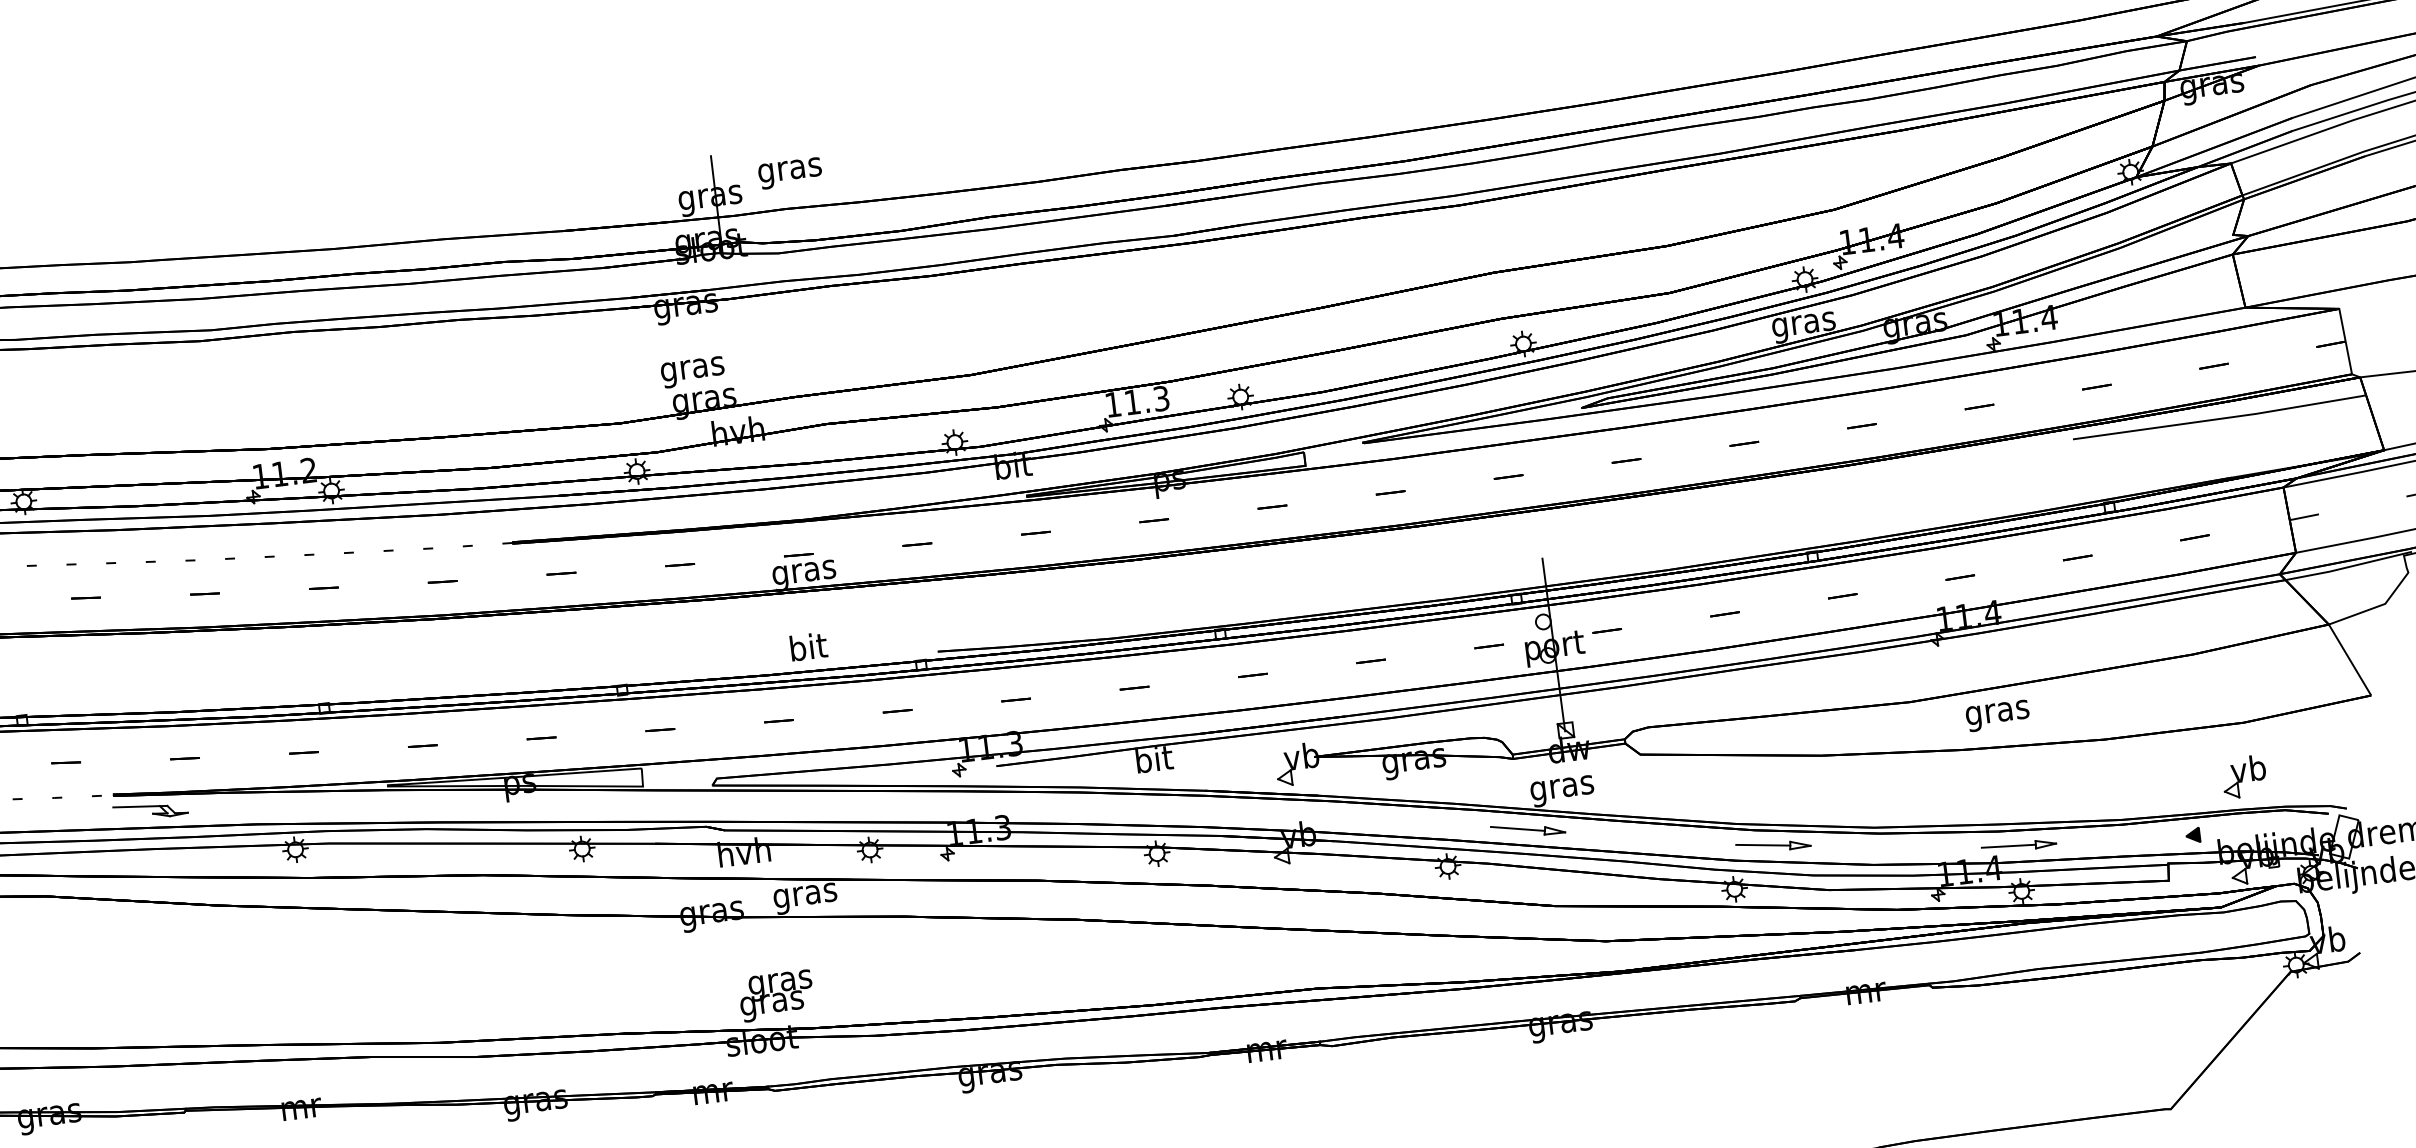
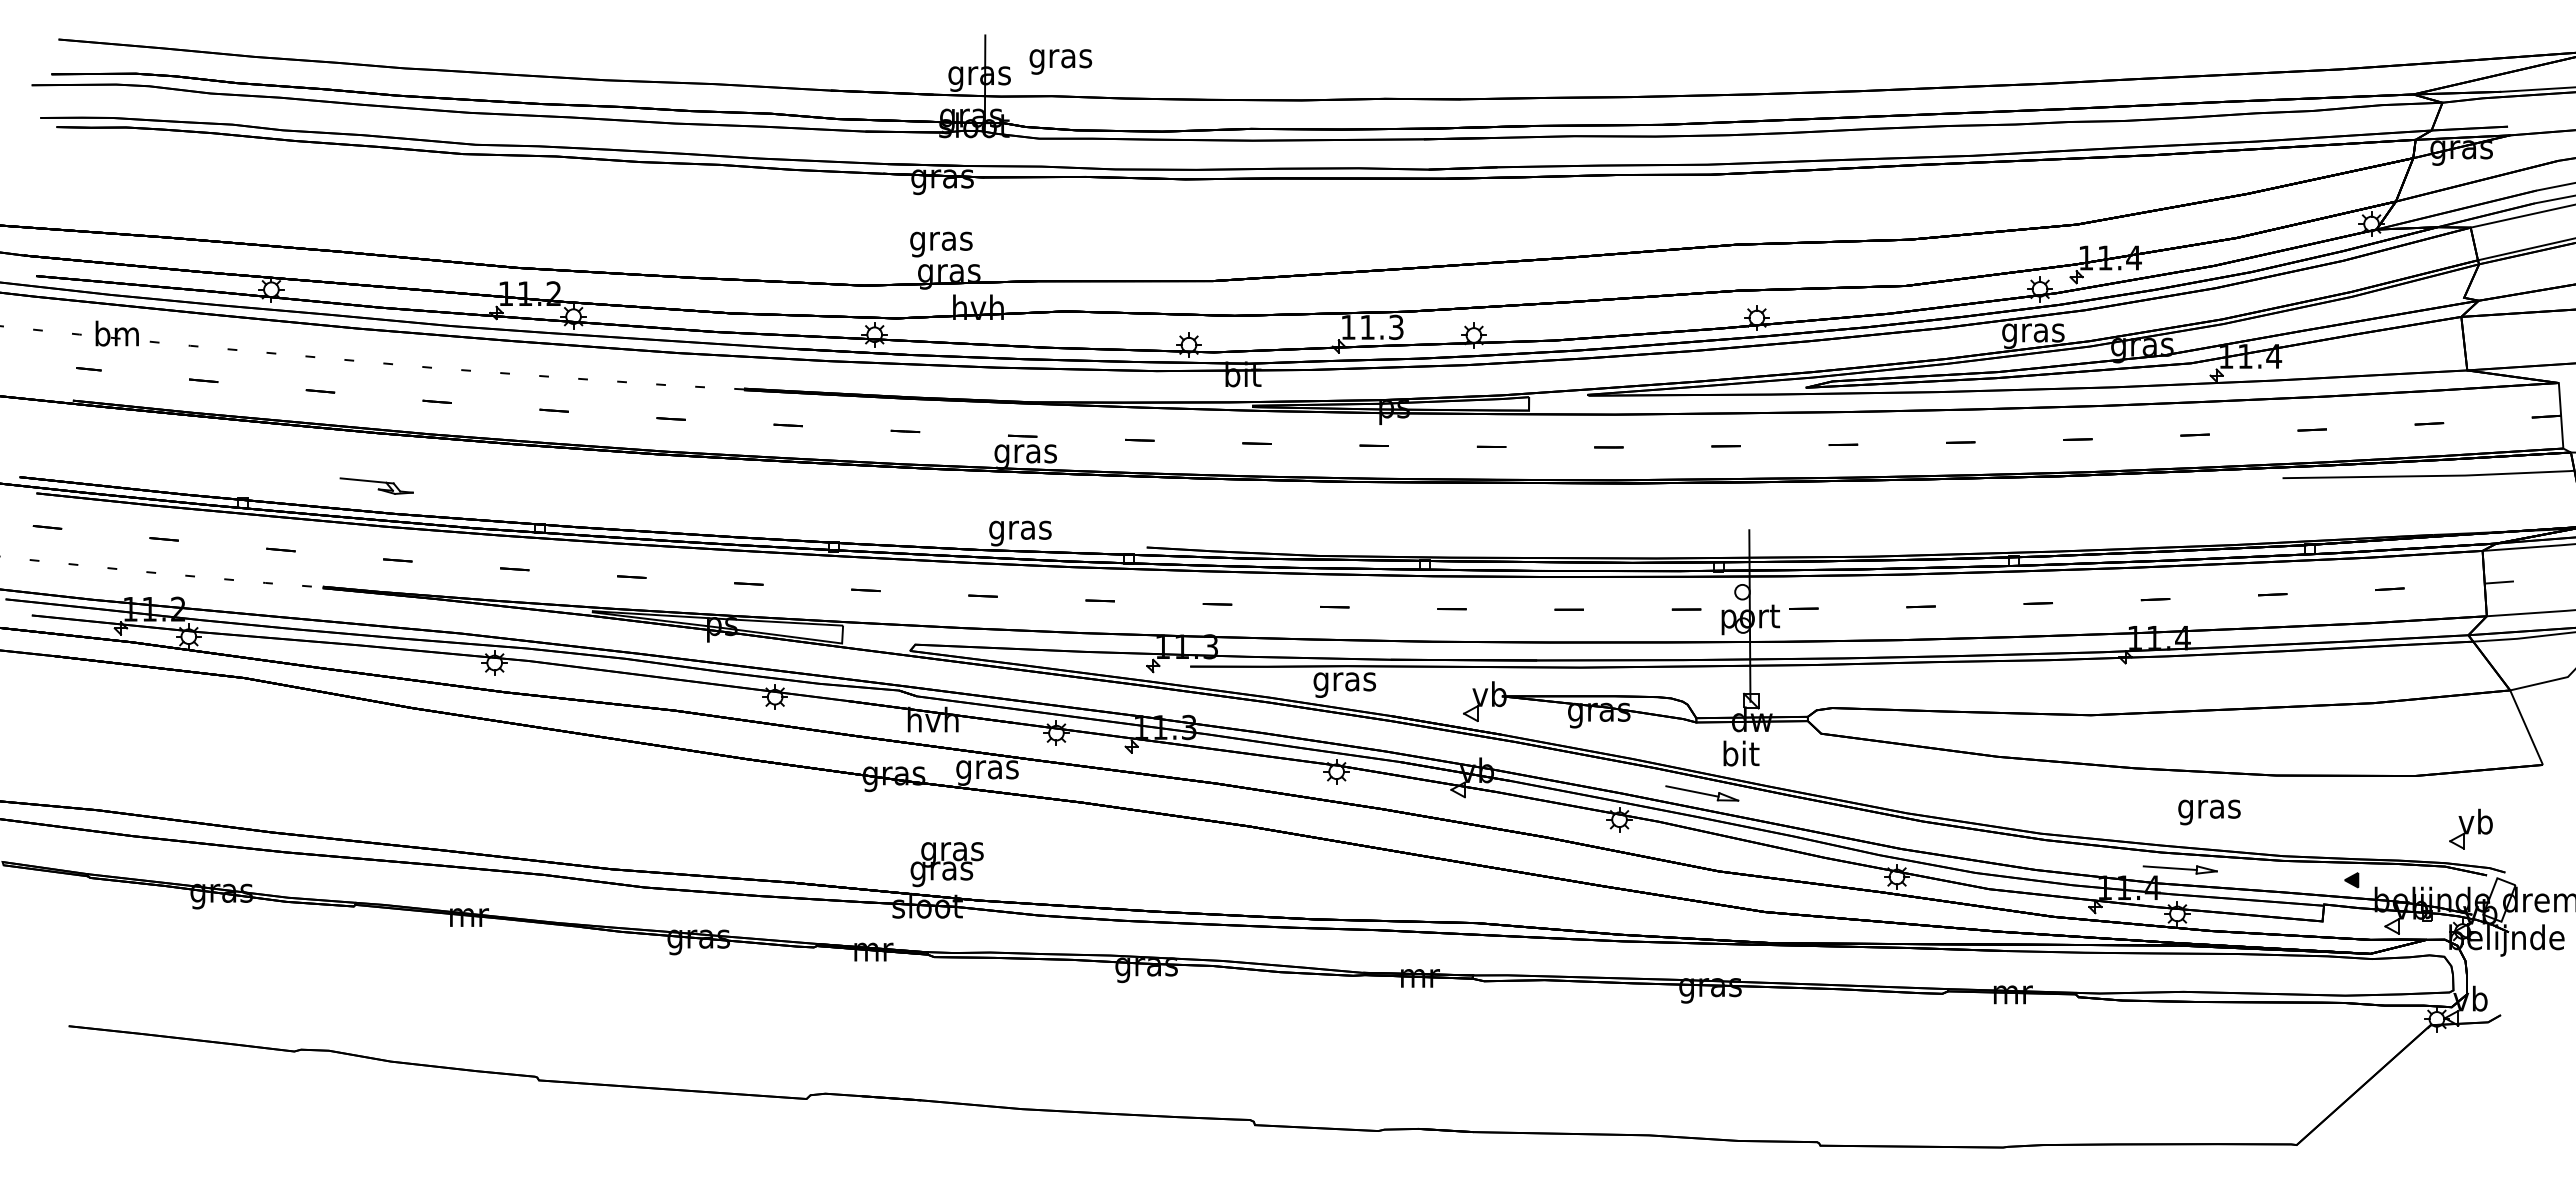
text: (808, 650) -> (1020, 530), bit -> gras
text: (1997, 715) -> (2209, 812), moved
text: (1153, 762) -> (1344, 682), bit -> gras
part: (2243, 776) -> (2470, 828), moved
text: (1561, 787) -> (1740, 756), gras -> bit
part: (150, 810) -> (376, 485), moved
part: (1773, 845) -> (1940, 838), removed

